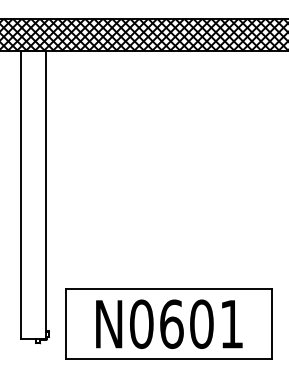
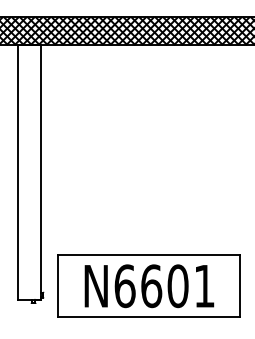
text: (141, 323) -> (124, 285), N0601 -> N6601

